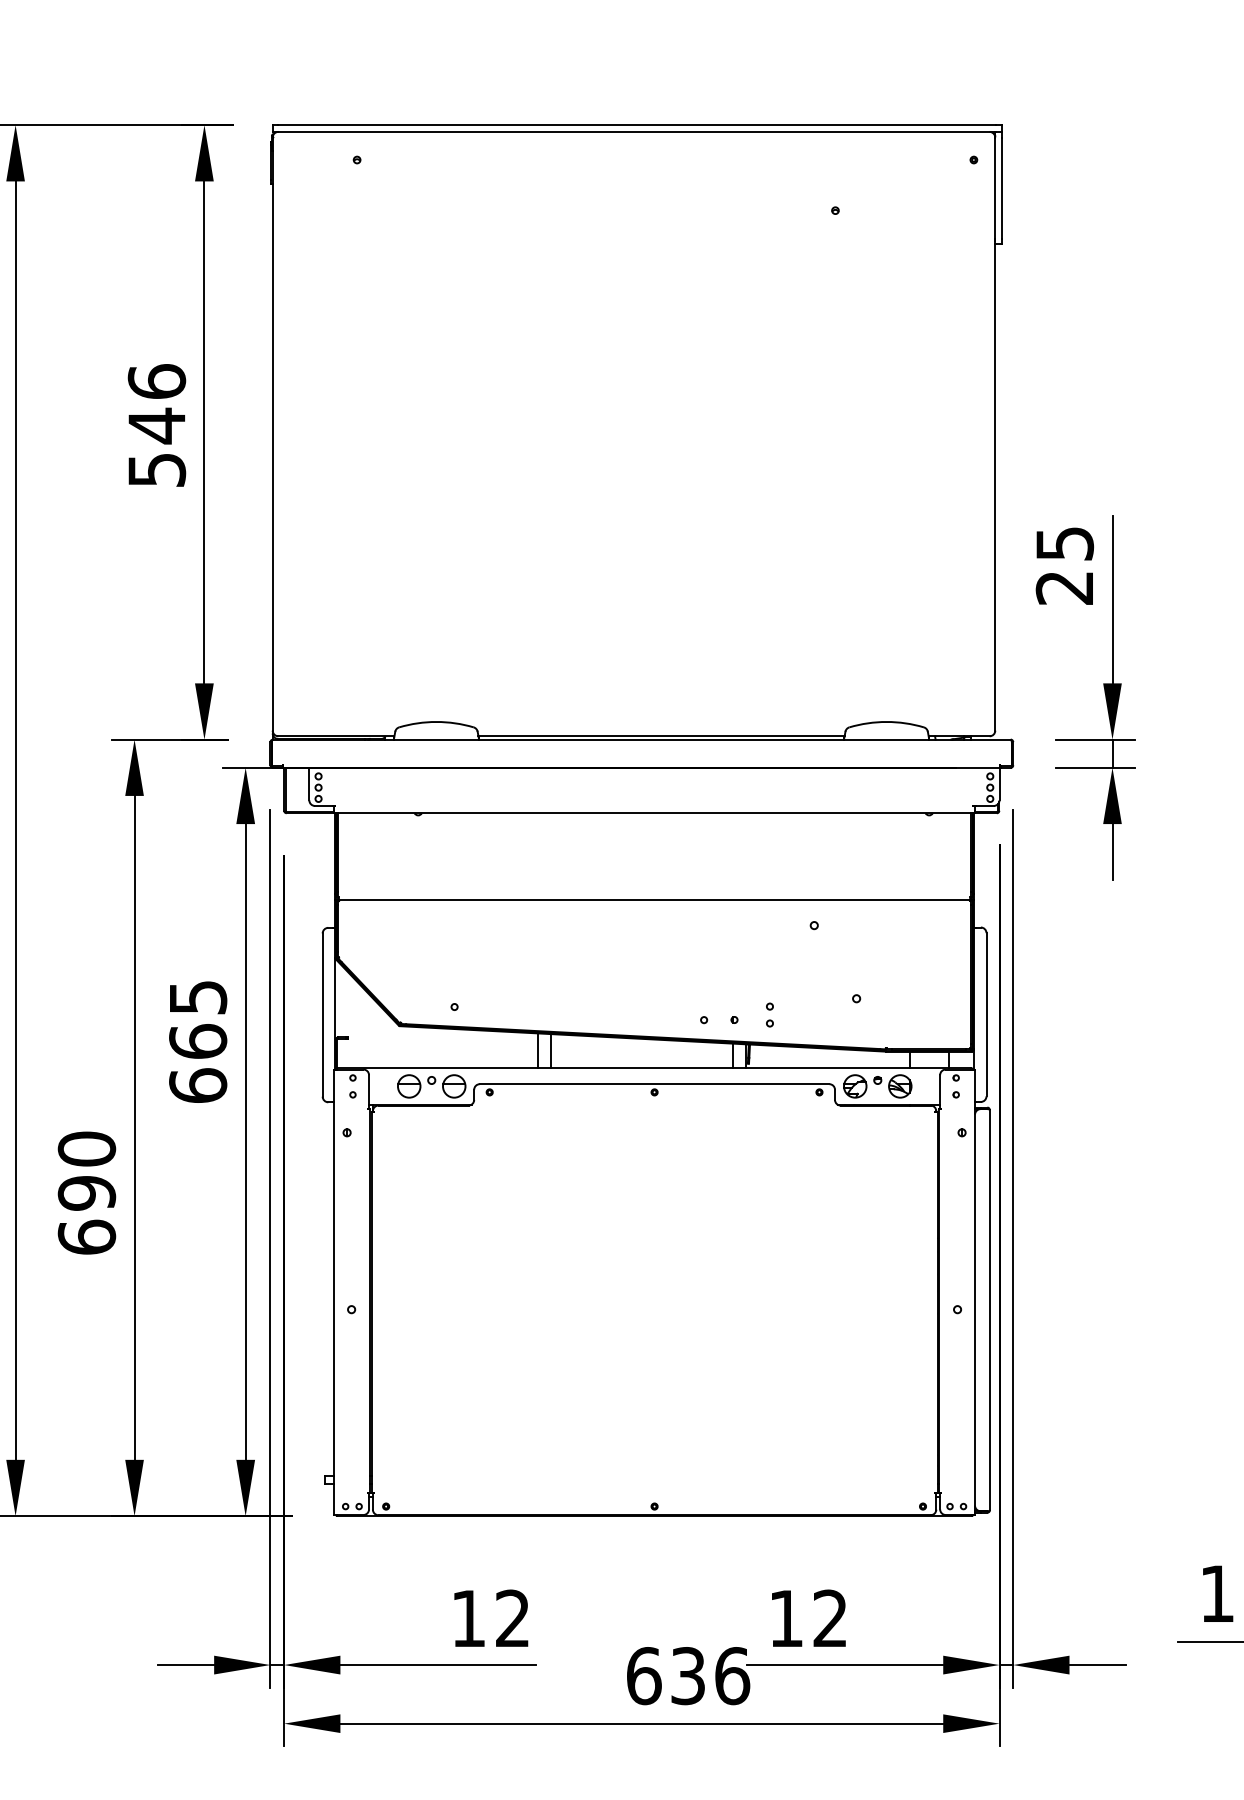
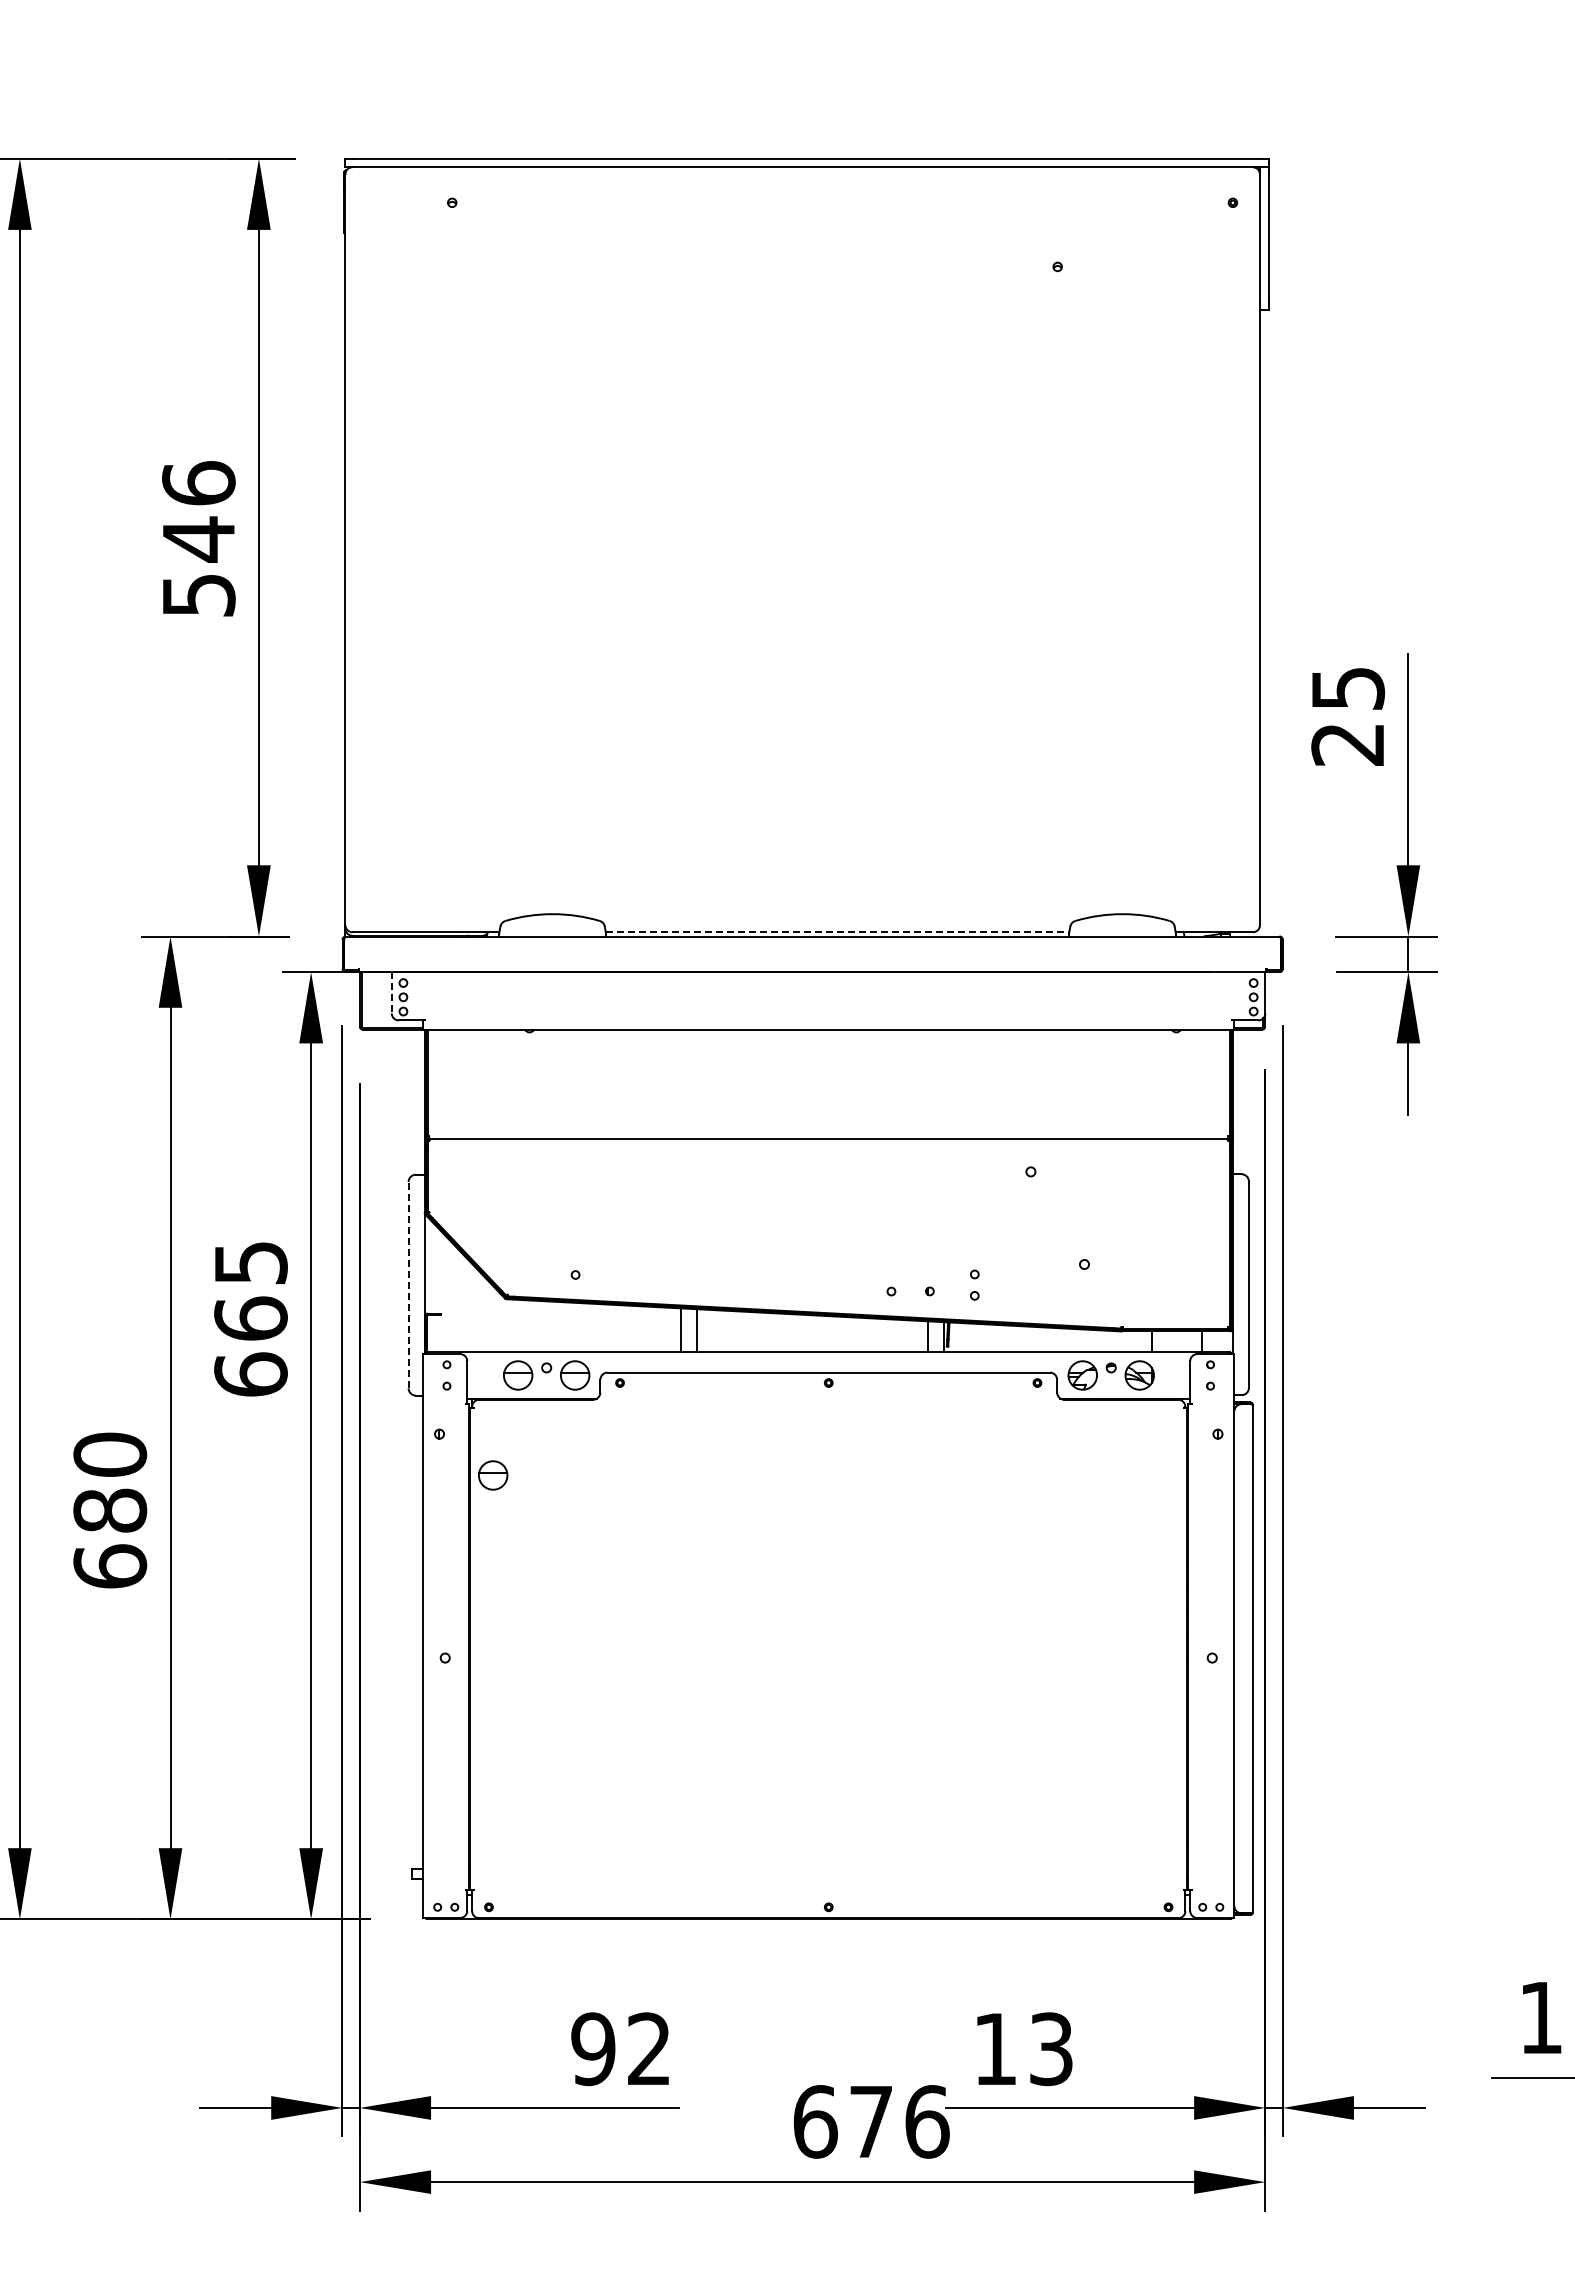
line: (661, 736) -> (837, 932), solid -> dashed
line: (309, 783) -> (391, 992), solid -> dashed
line: (322, 1014) -> (408, 1284), solid -> dashed
part: (389, 1165) -> (493, 1475), added
text: (87, 1193) -> (110, 1510), 690 -> 680
text: (468, 1618) -> (593, 2049), 12 -> 92
text: (830, 1618) -> (1051, 2049), 12 -> 13
text: (688, 1675) -> (871, 2121), 636 -> 676

